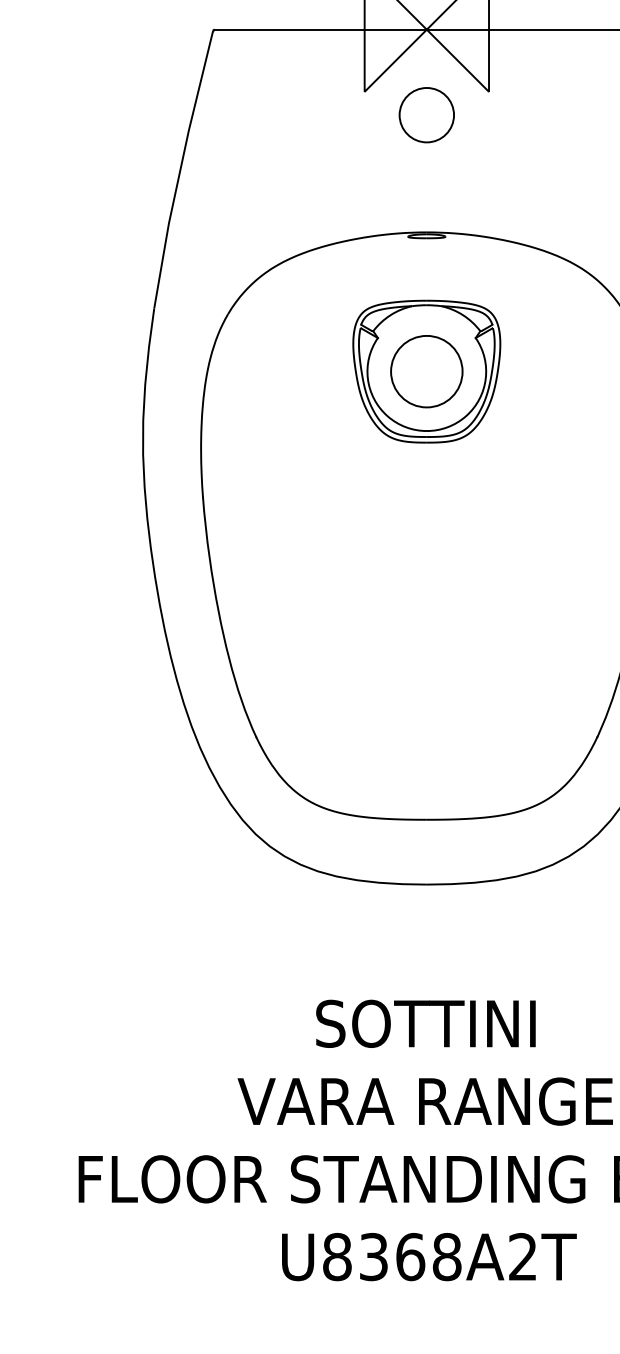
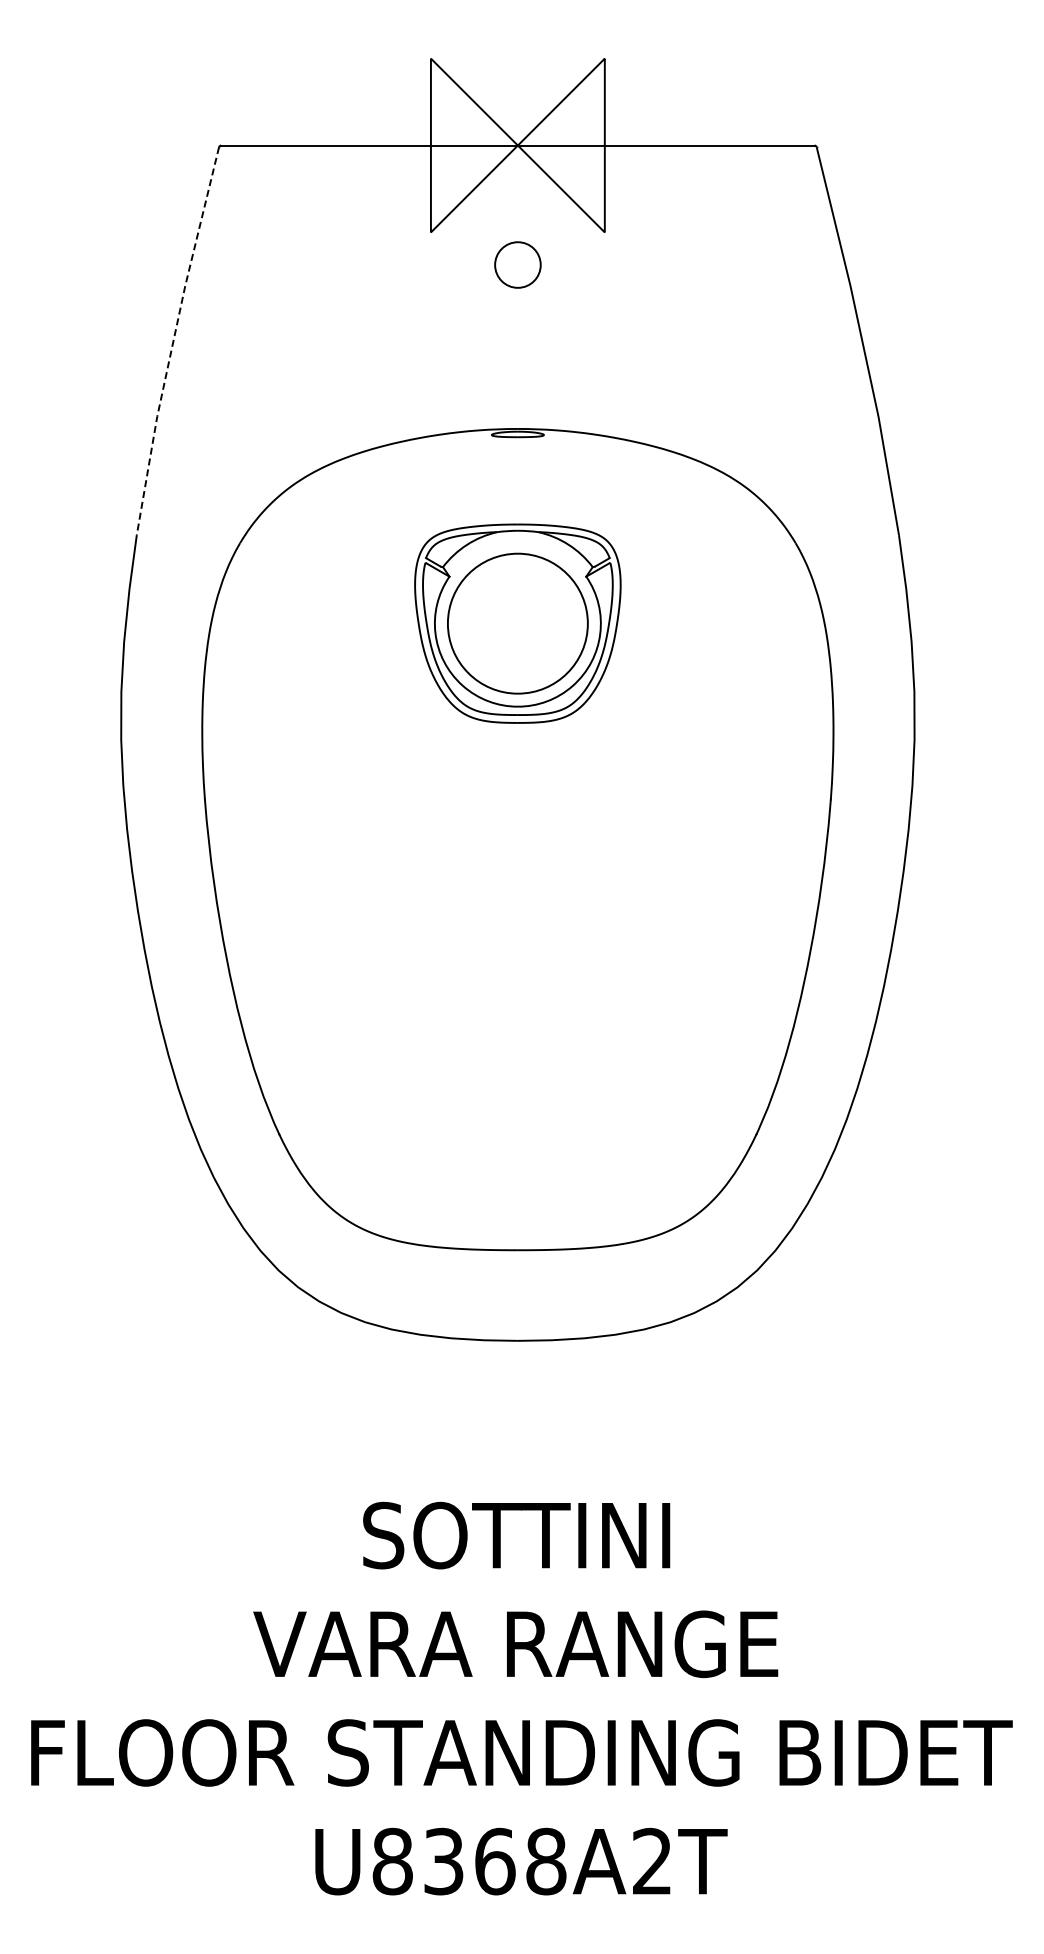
circle: (426, 114) -> (517, 264), size x0.6
line: (180, 169) -> (173, 340), solid -> dashed
circle: (426, 371) -> (517, 623), size x1.4

